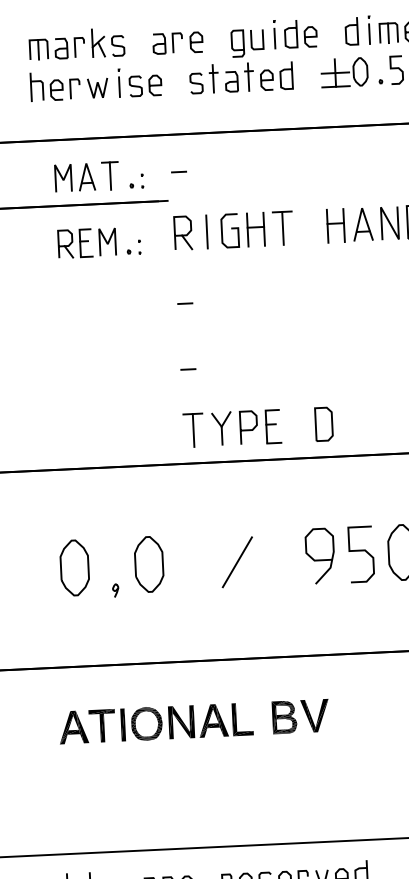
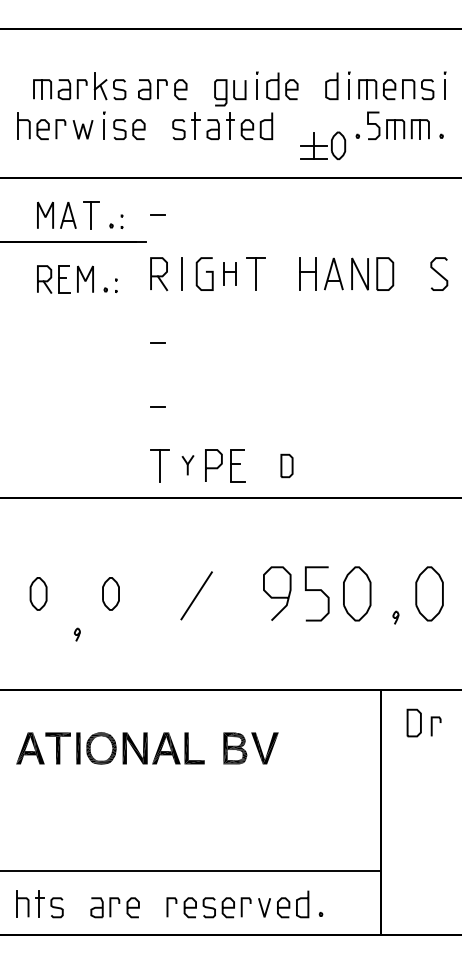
part: (76, 44) -> (79, 86), moved
part: (345, 72) -> (323, 145), moved
part: (255, 229) -> (229, 273), size x0.7
part: (323, 423) -> (286, 465), size x0.7
part: (221, 428) -> (187, 465), size x0.6
part: (148, 564) -> (110, 593), size x0.6
part: (74, 567) -> (38, 593), size x0.6
part: (115, 590) -> (77, 634), moved

